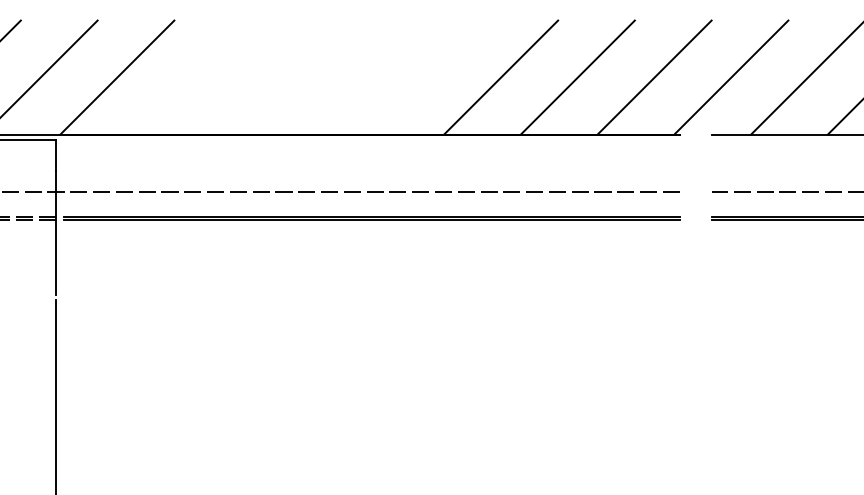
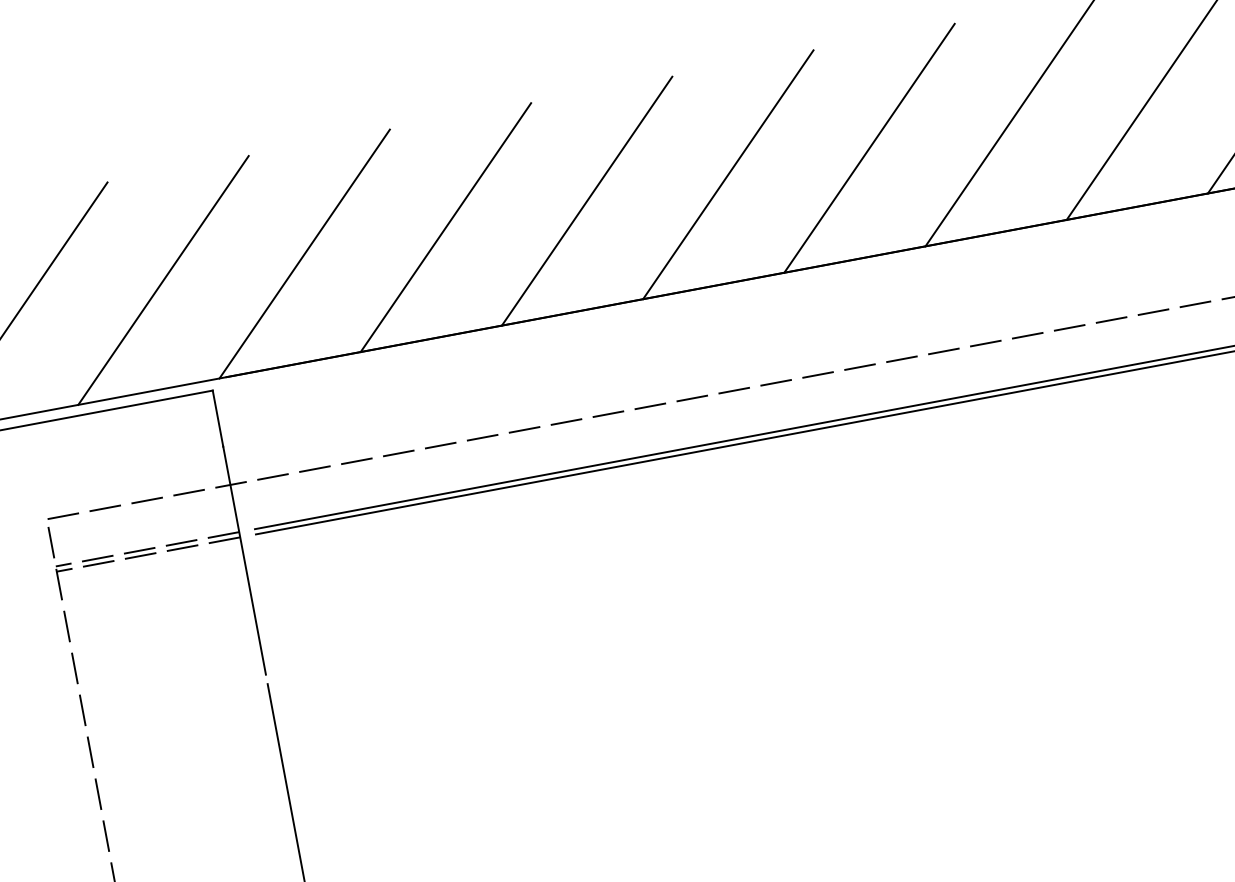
line: (194, 77) -> (446, 227), added
line: (270, 77) -> (586, 201), added
line: (347, 77) -> (728, 174), added
line: (424, 77) -> (869, 148), added

